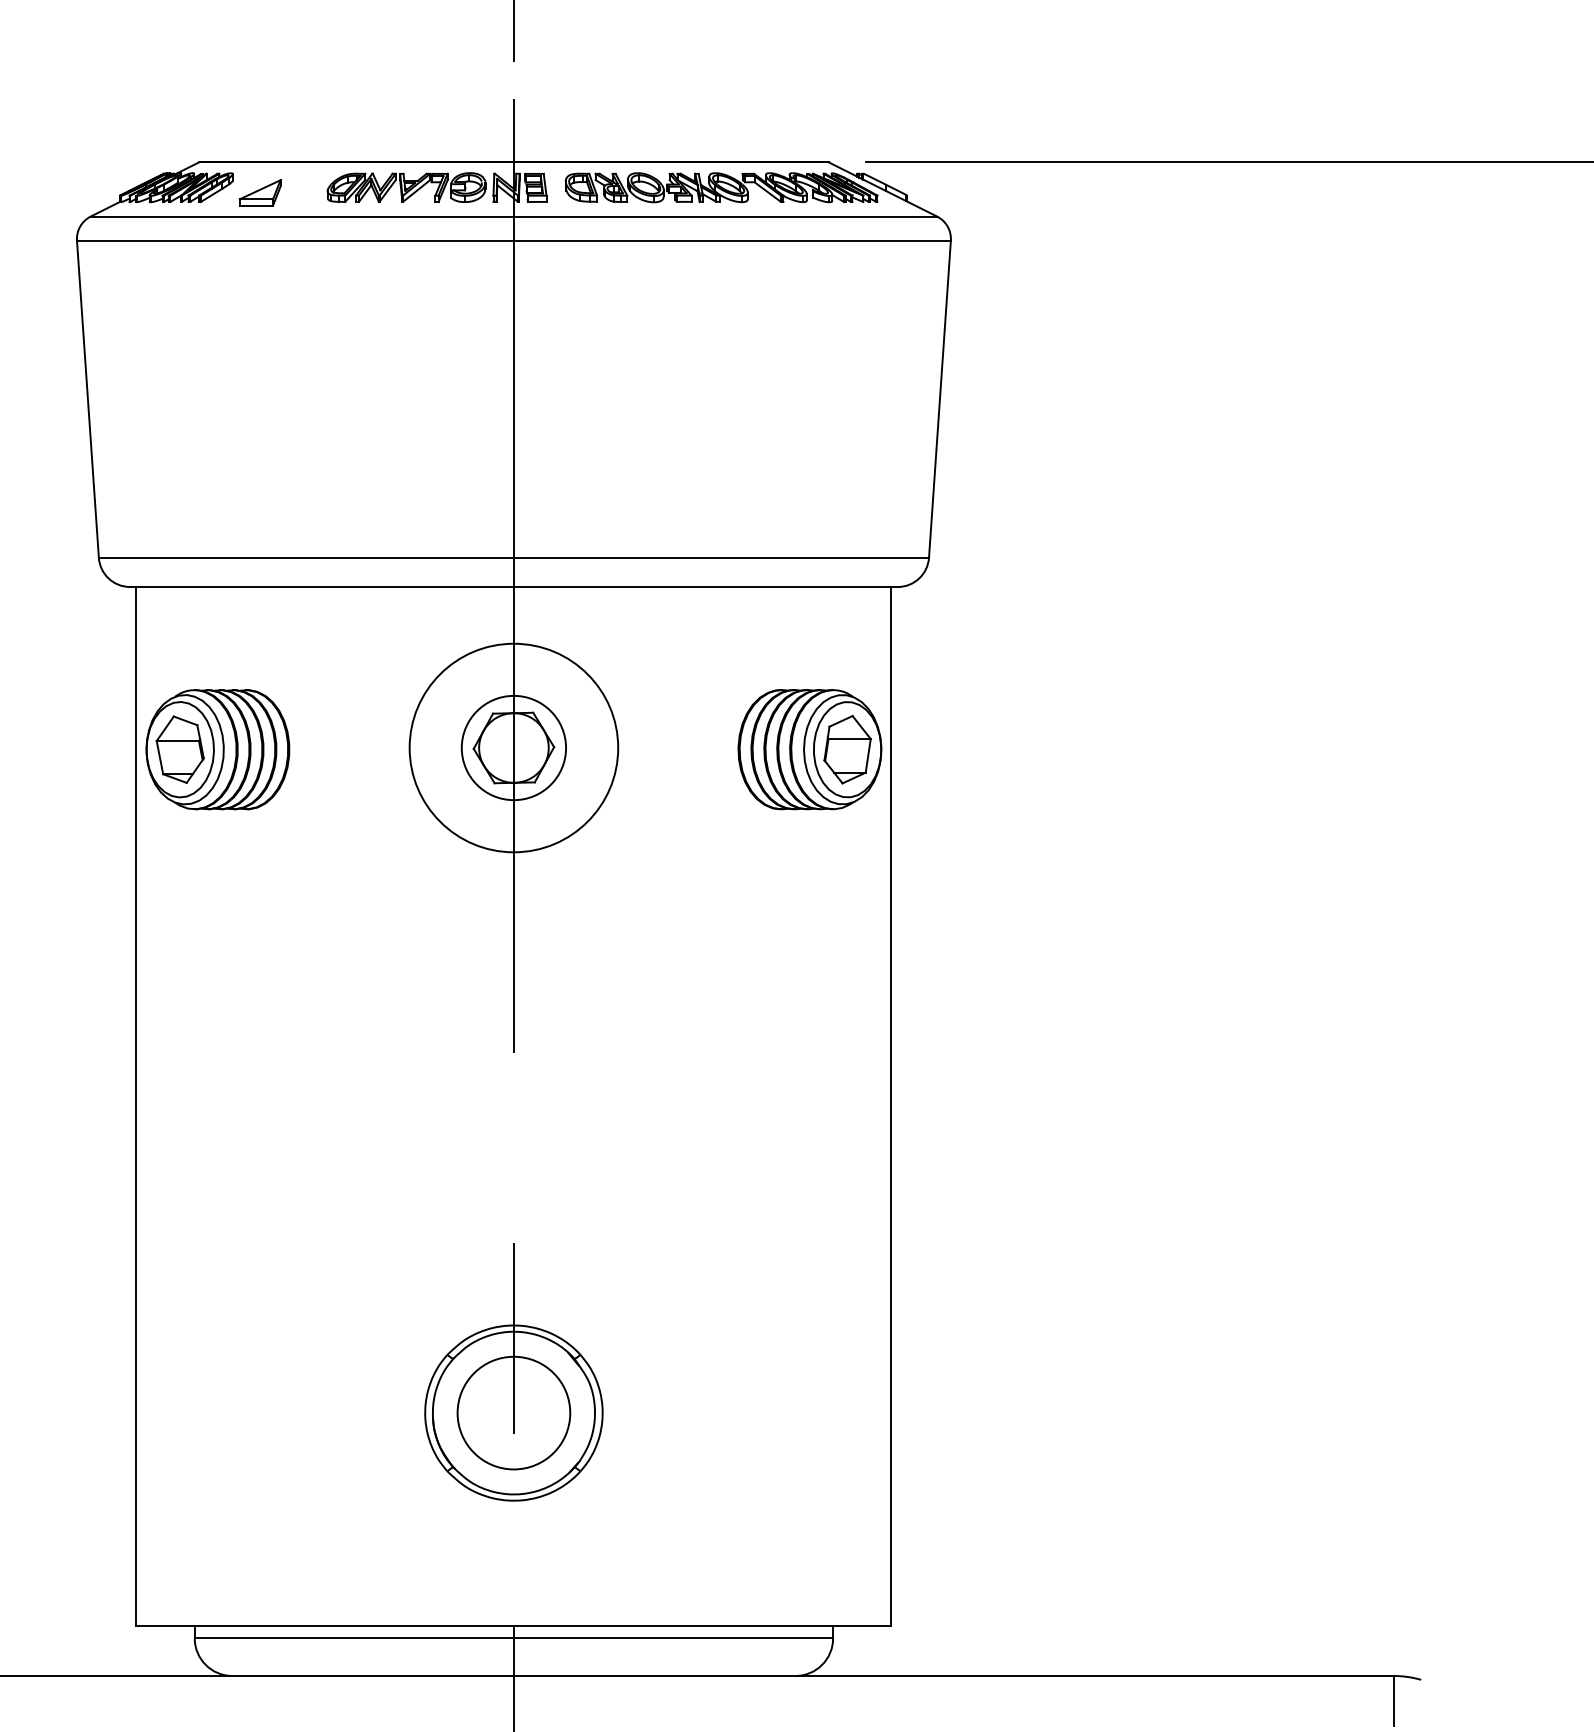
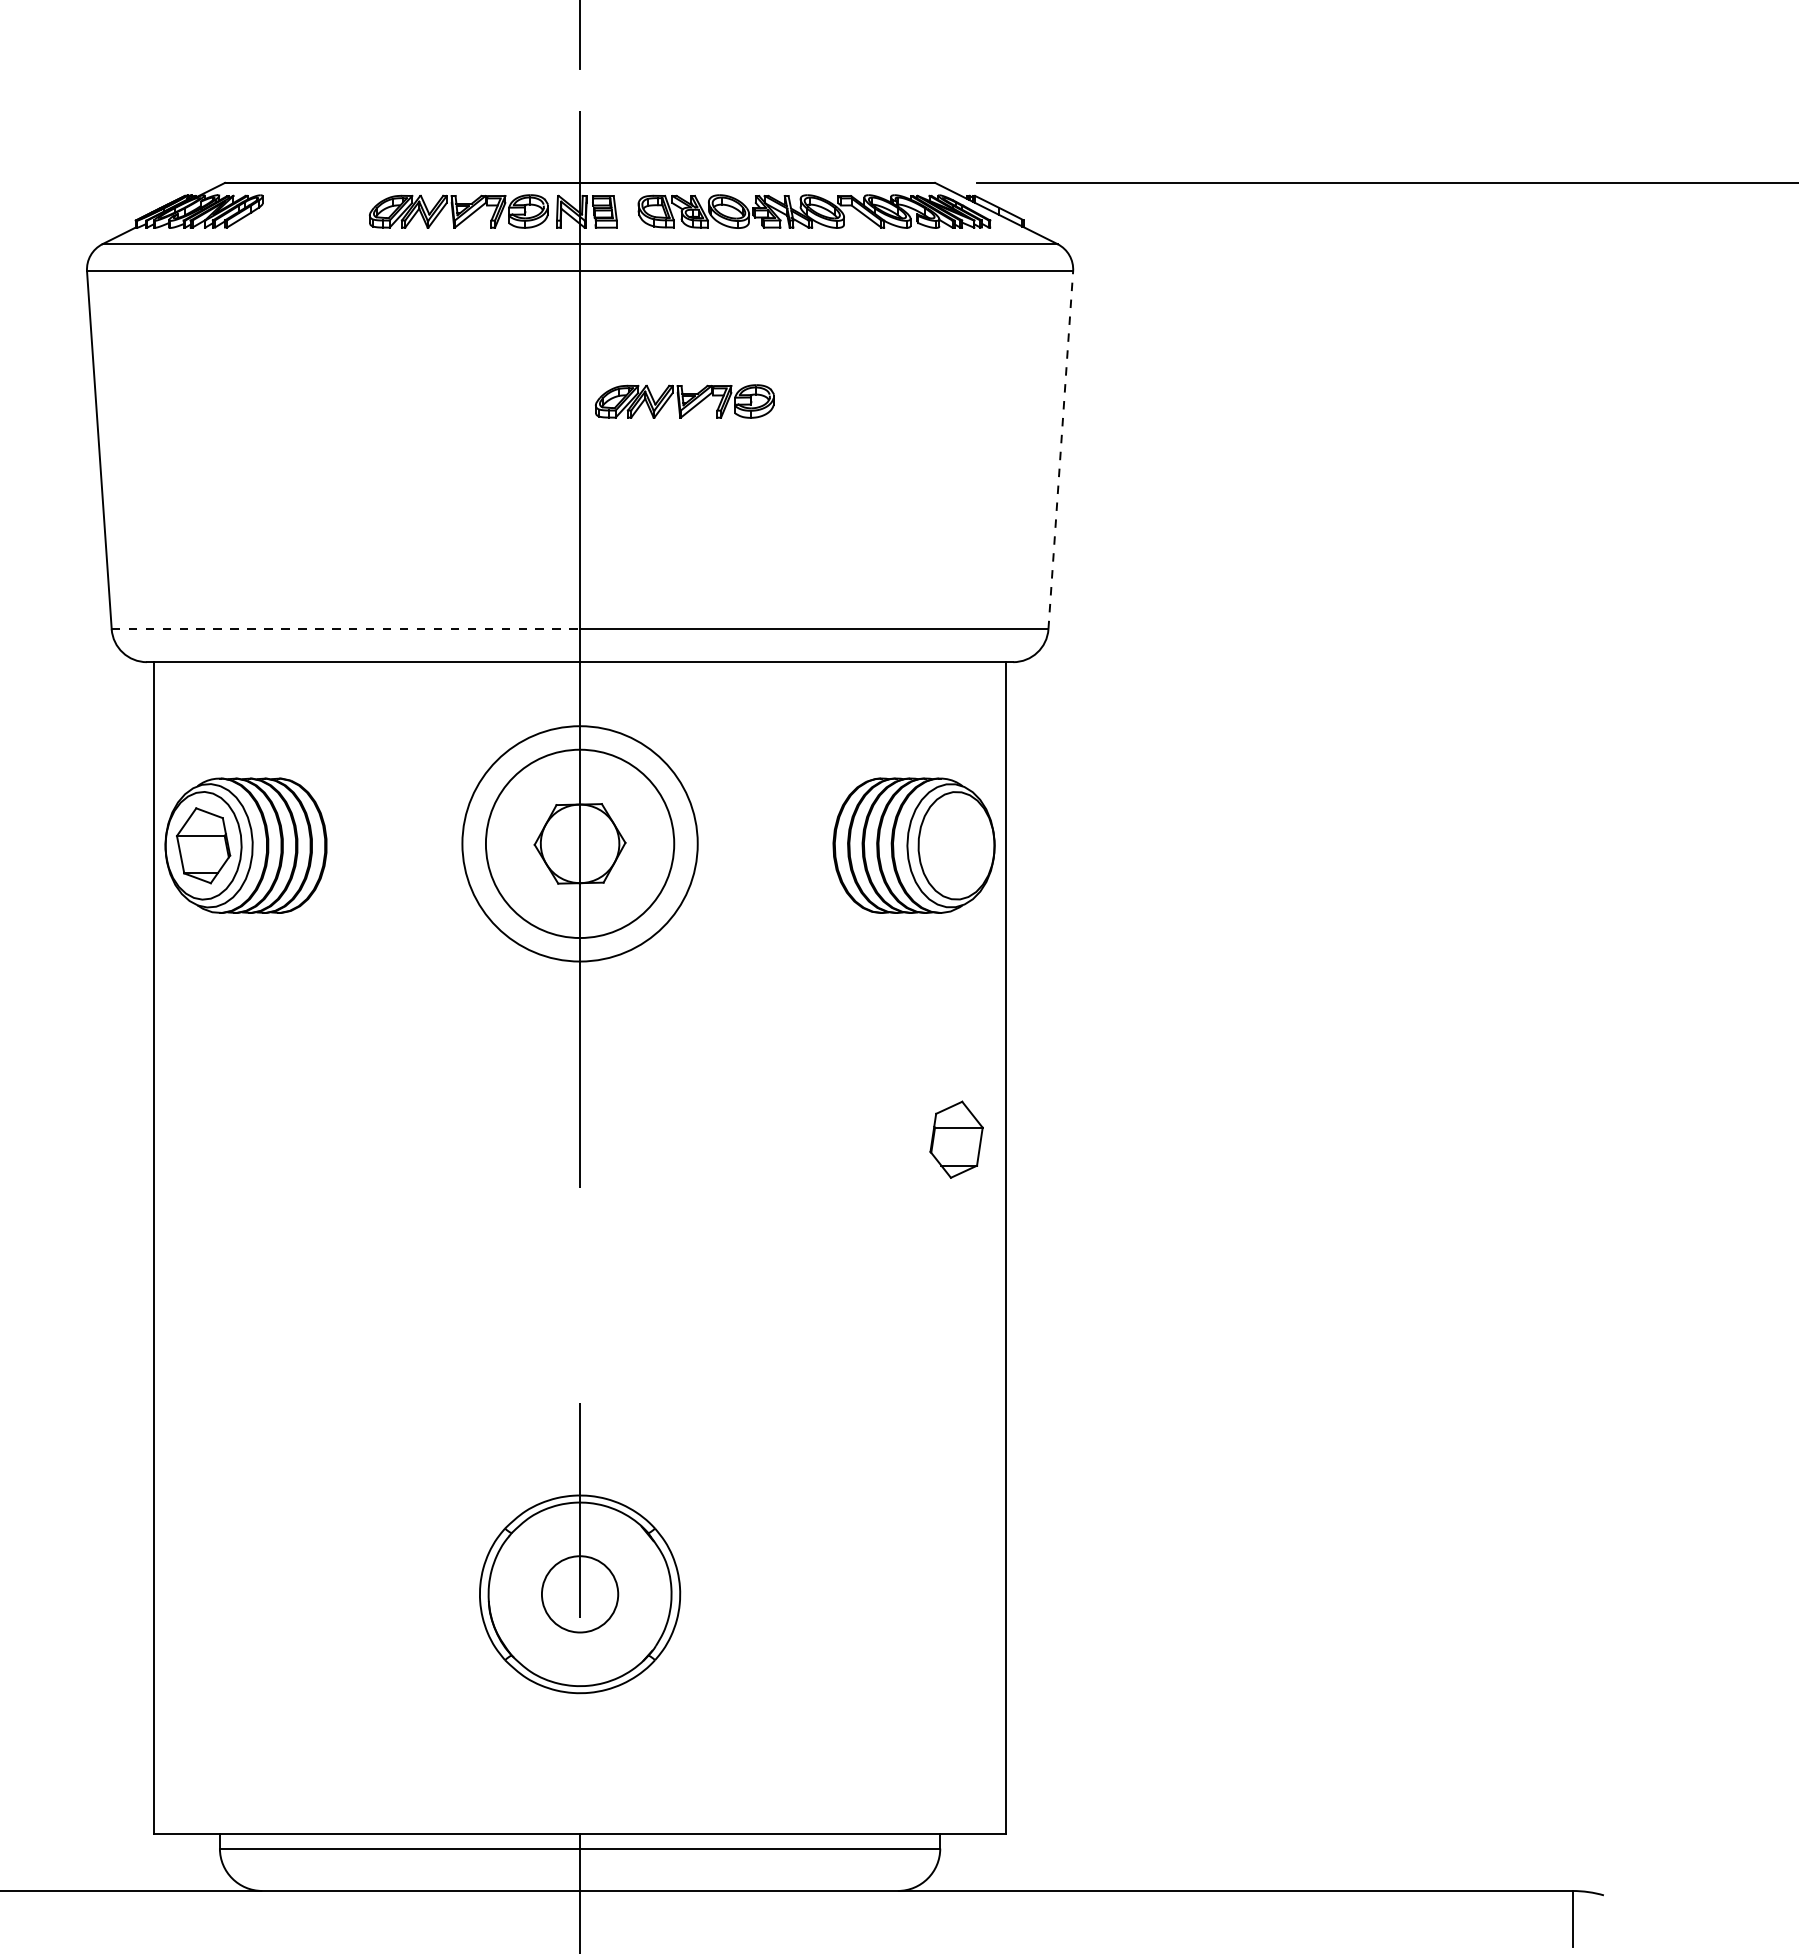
part: (259, 192) -> (293, 217), removed
part: (606, 355) -> (684, 401), added
line: (939, 398) -> (1060, 449), solid -> dashed
line: (306, 558) -> (346, 629), solid -> dashed
circle: (513, 747) -> (579, 843), size x1.6
part: (847, 749) -> (956, 1139), moved
circle: (513, 1412) -> (579, 1593), size x0.6

